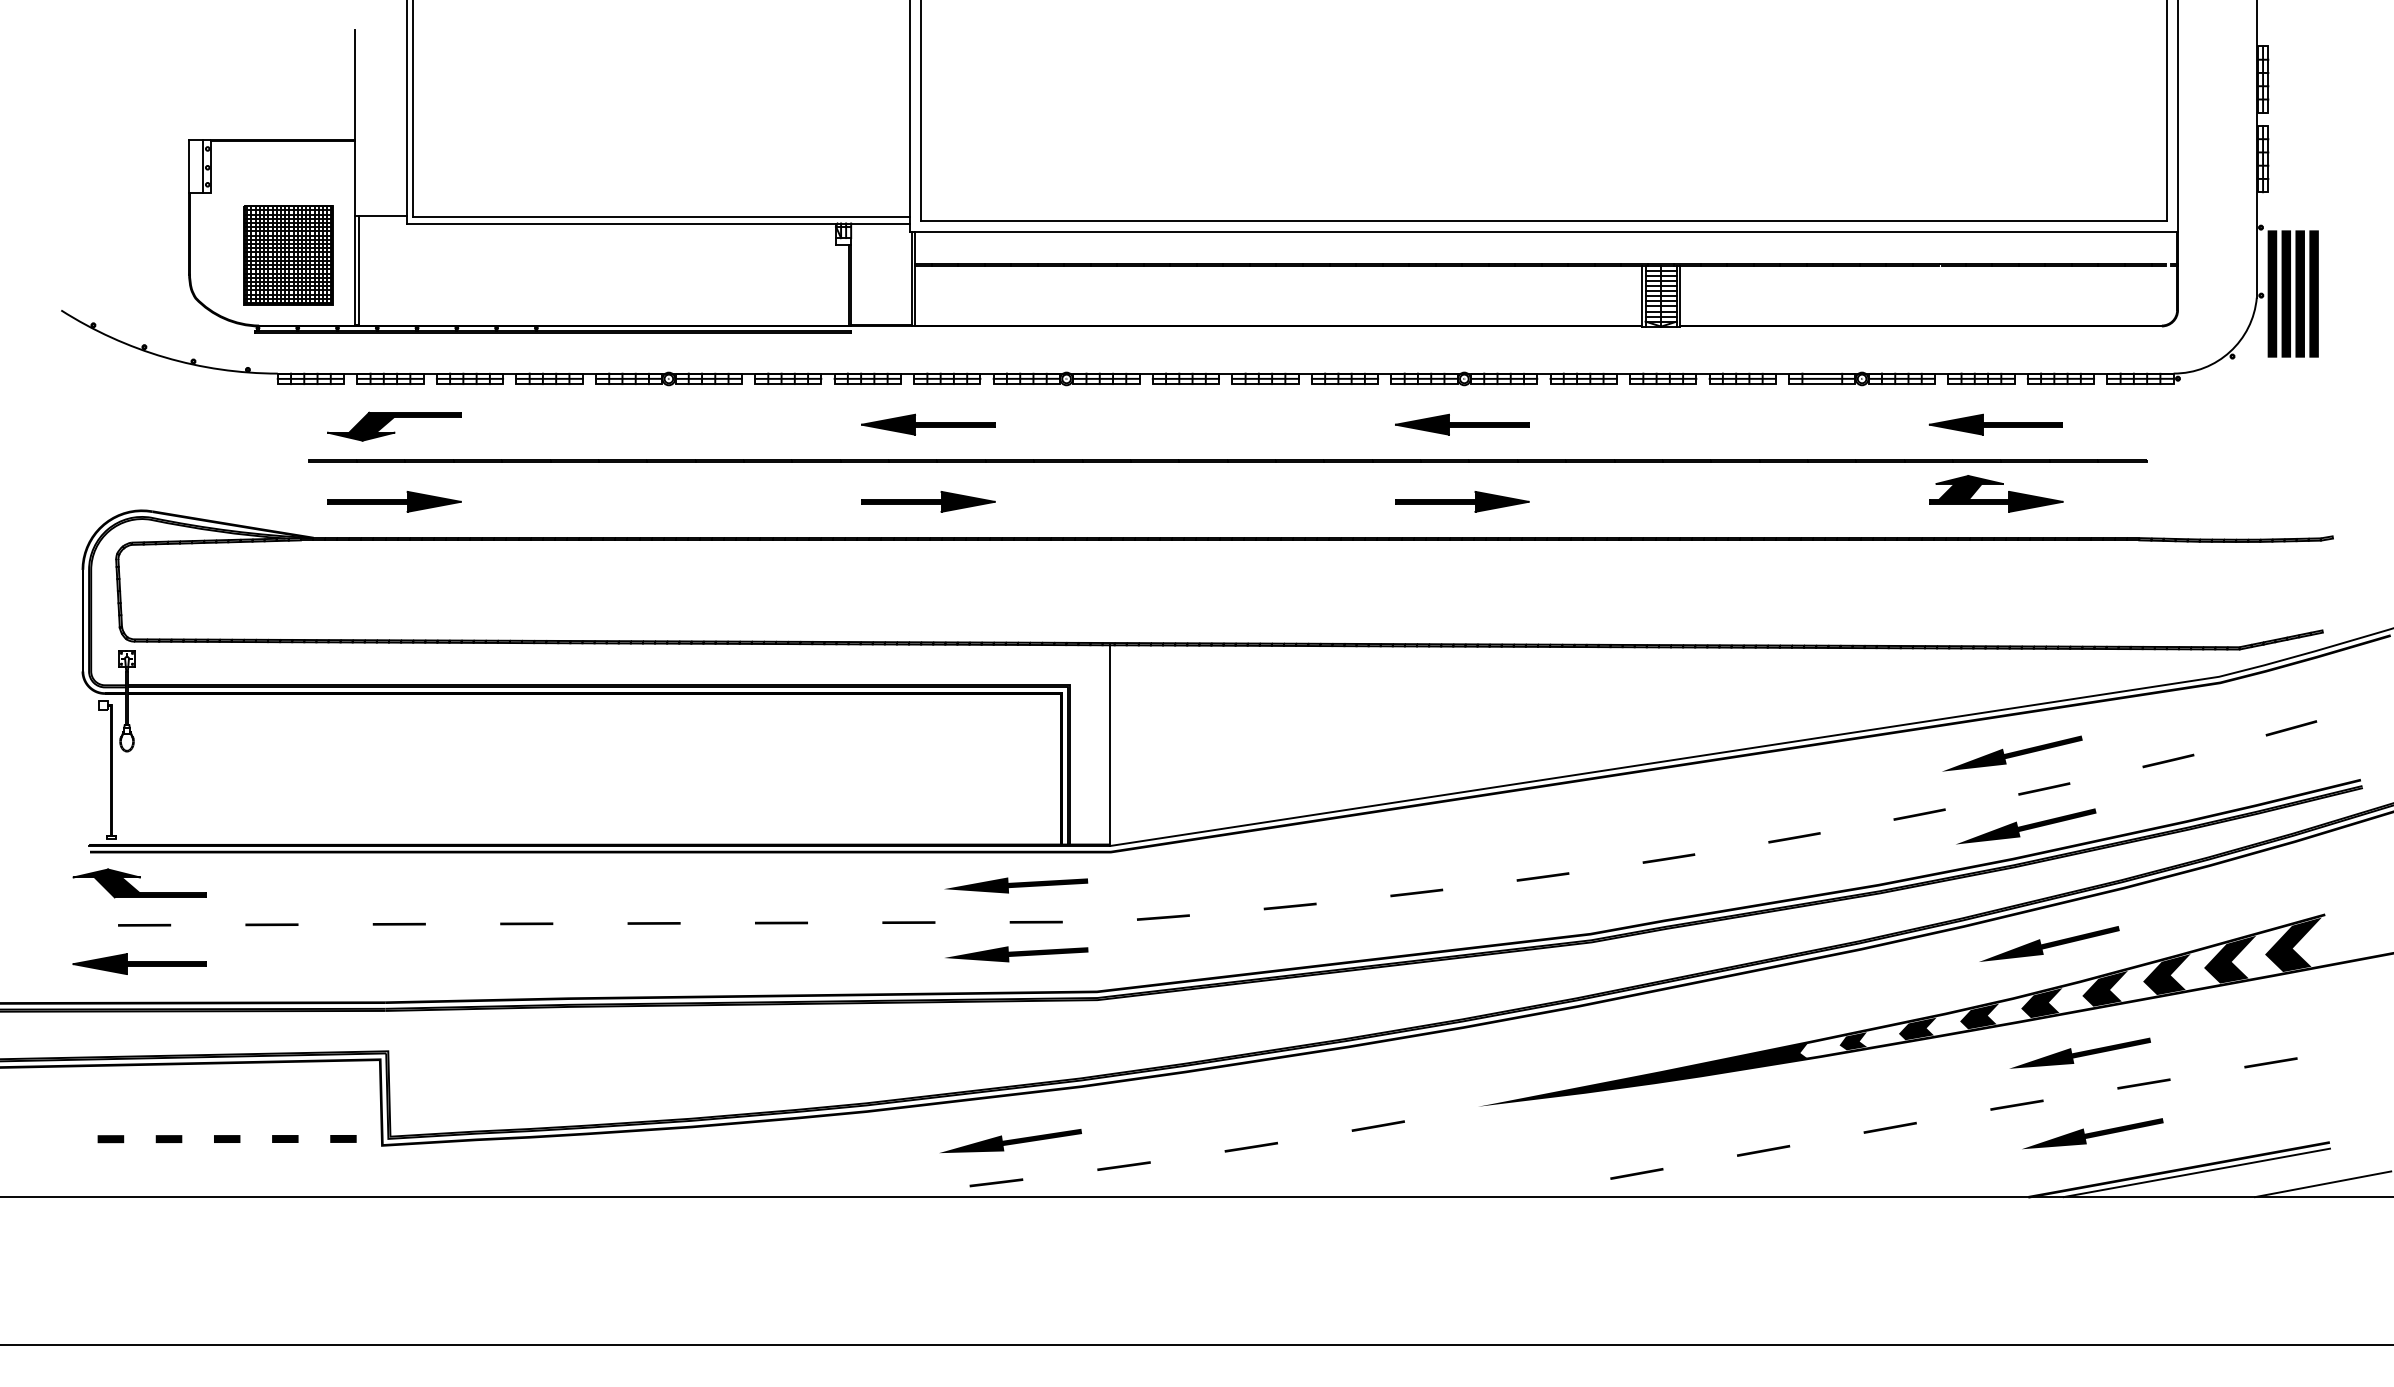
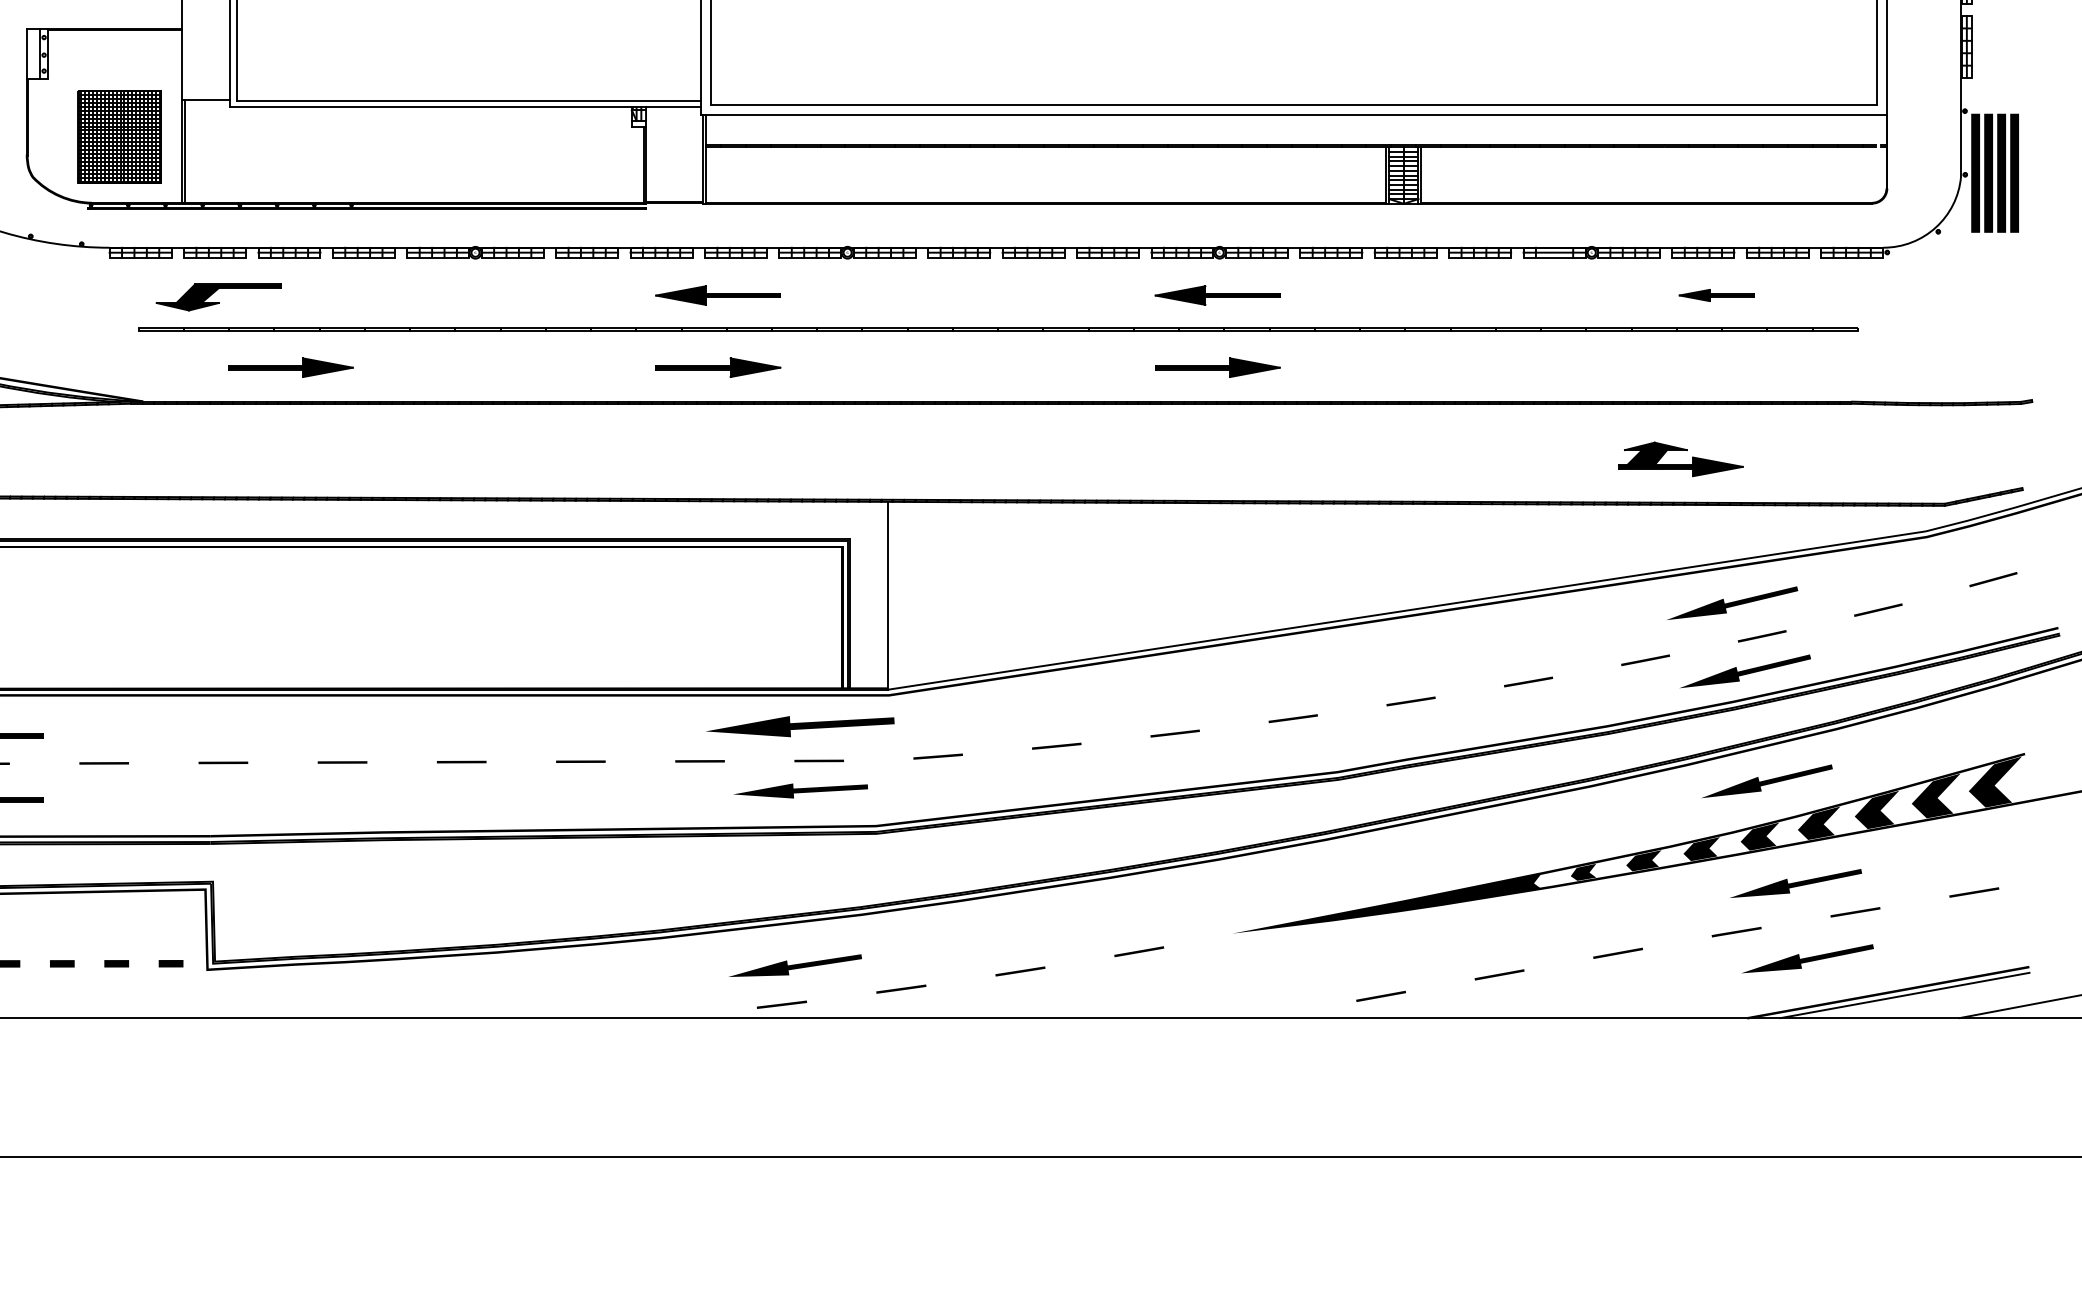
part: (1995, 424) -> (1716, 295), size x0.6
part: (1996, 493) -> (1681, 459), moved
part: (394, 501) -> (290, 367), moved
part: (1016, 885) -> (800, 726), size x1.4

